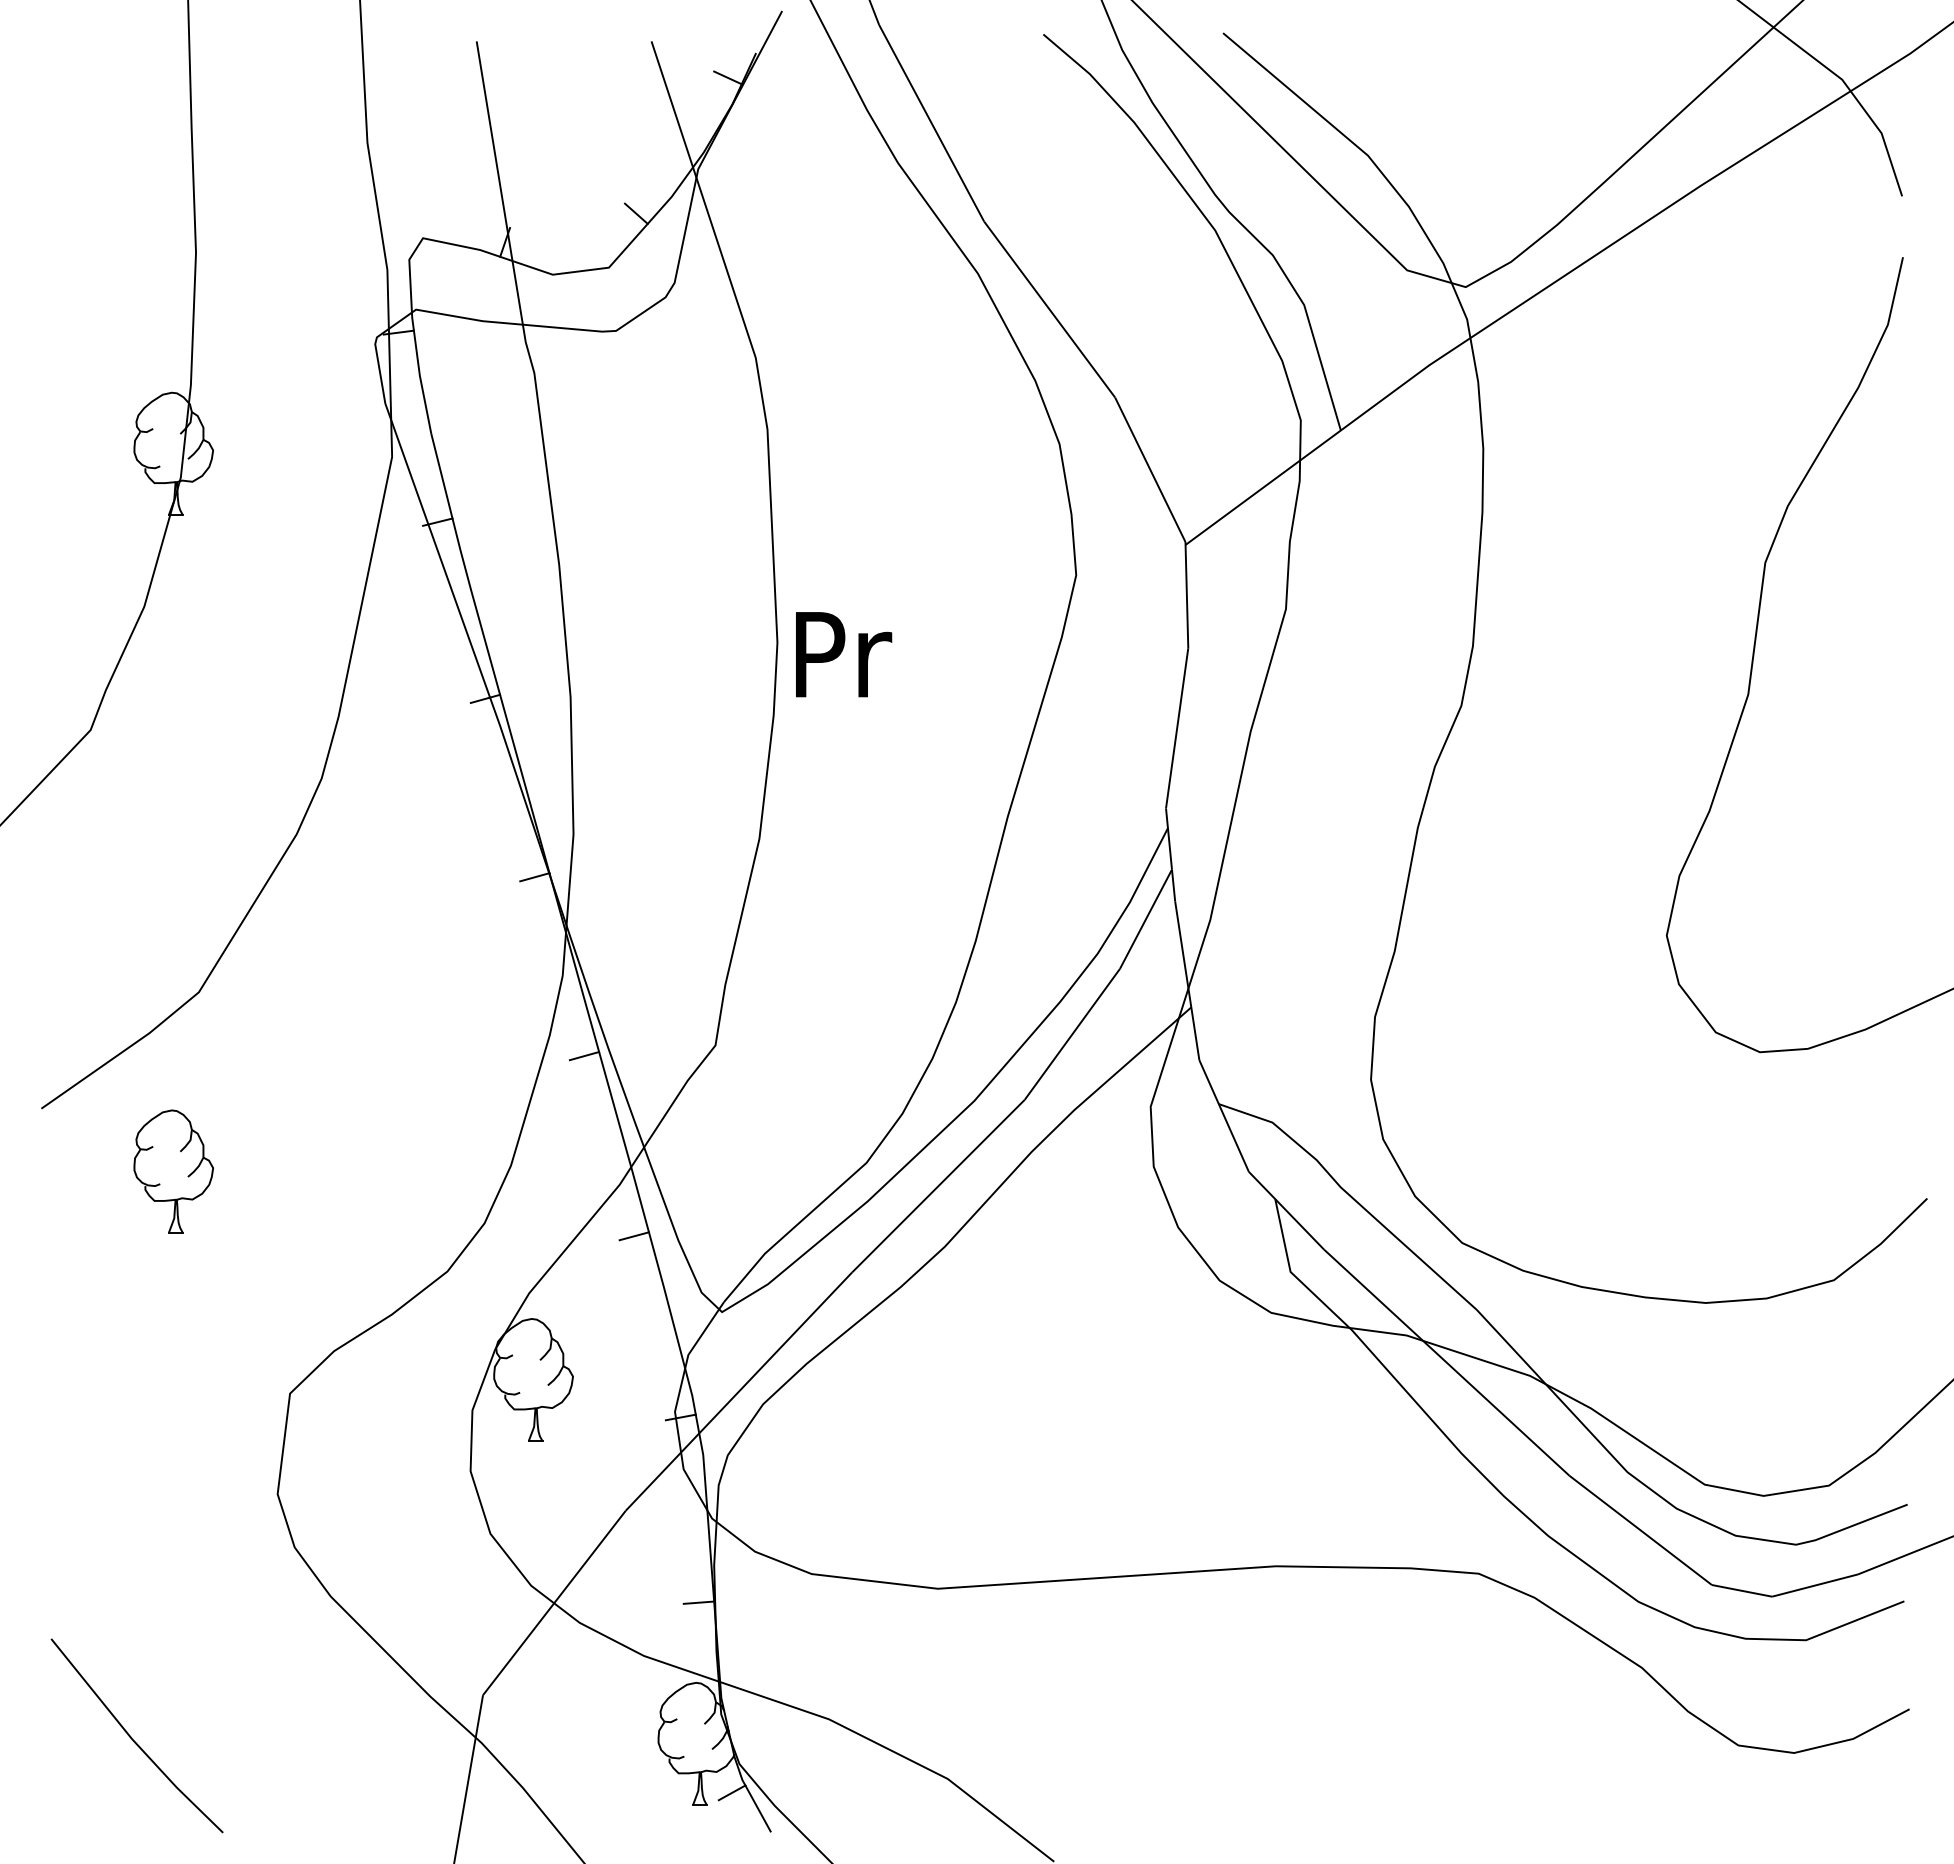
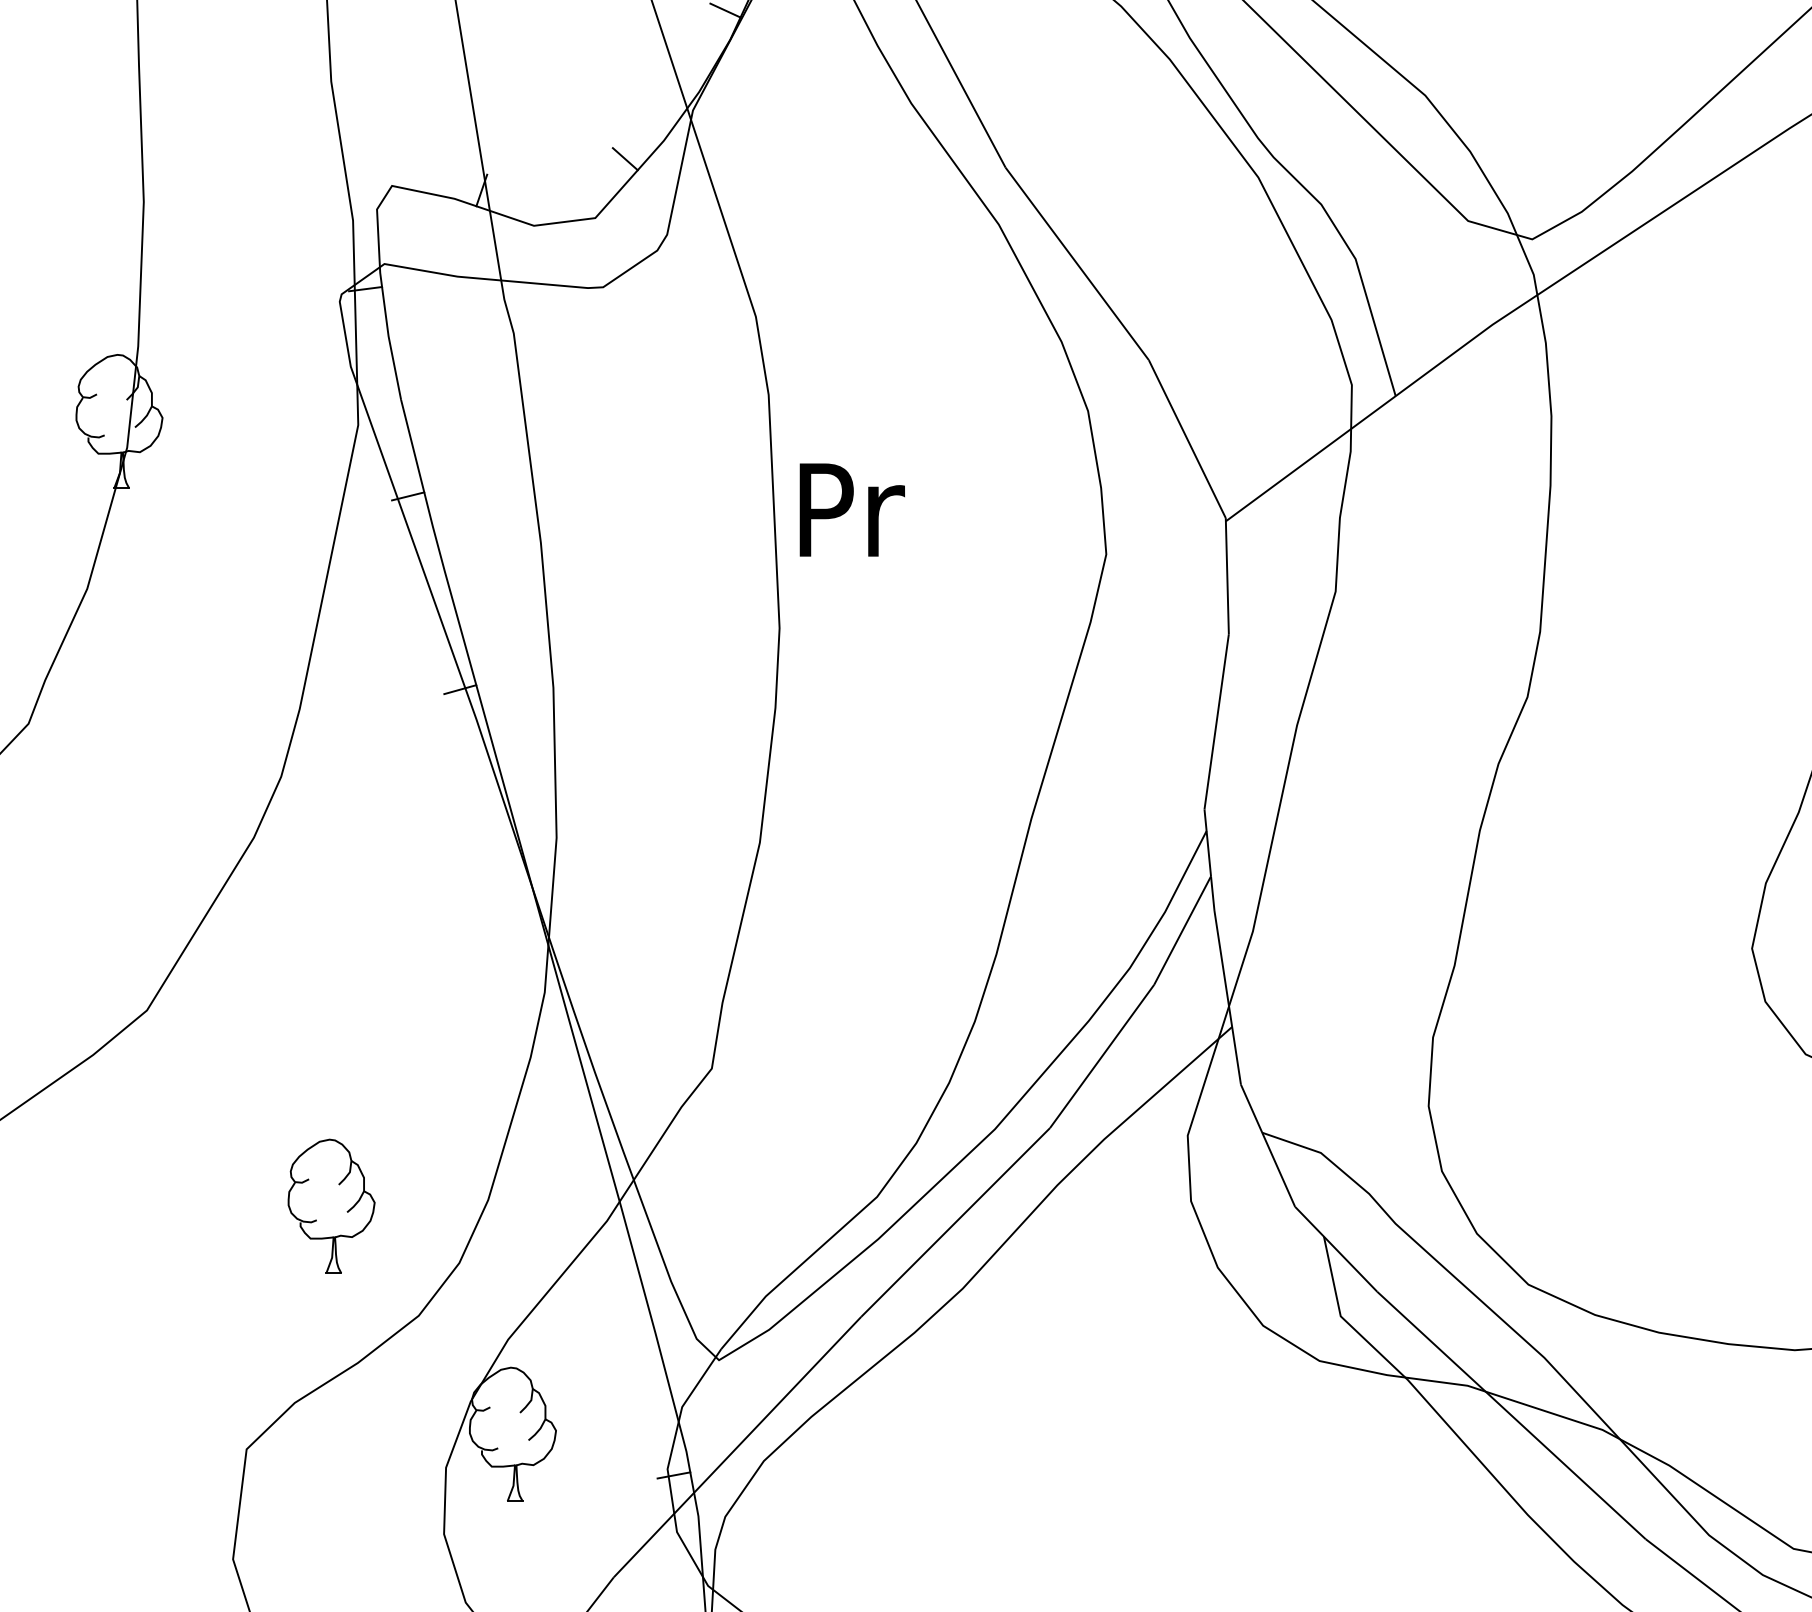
text: (844, 654) -> (852, 509), moved
line: (534, 877) -> (513, 884), removed
line: (584, 1056) -> (568, 1080), removed
part: (173, 1171) -> (331, 1206), moved
line: (633, 1236) -> (622, 1277), removed

